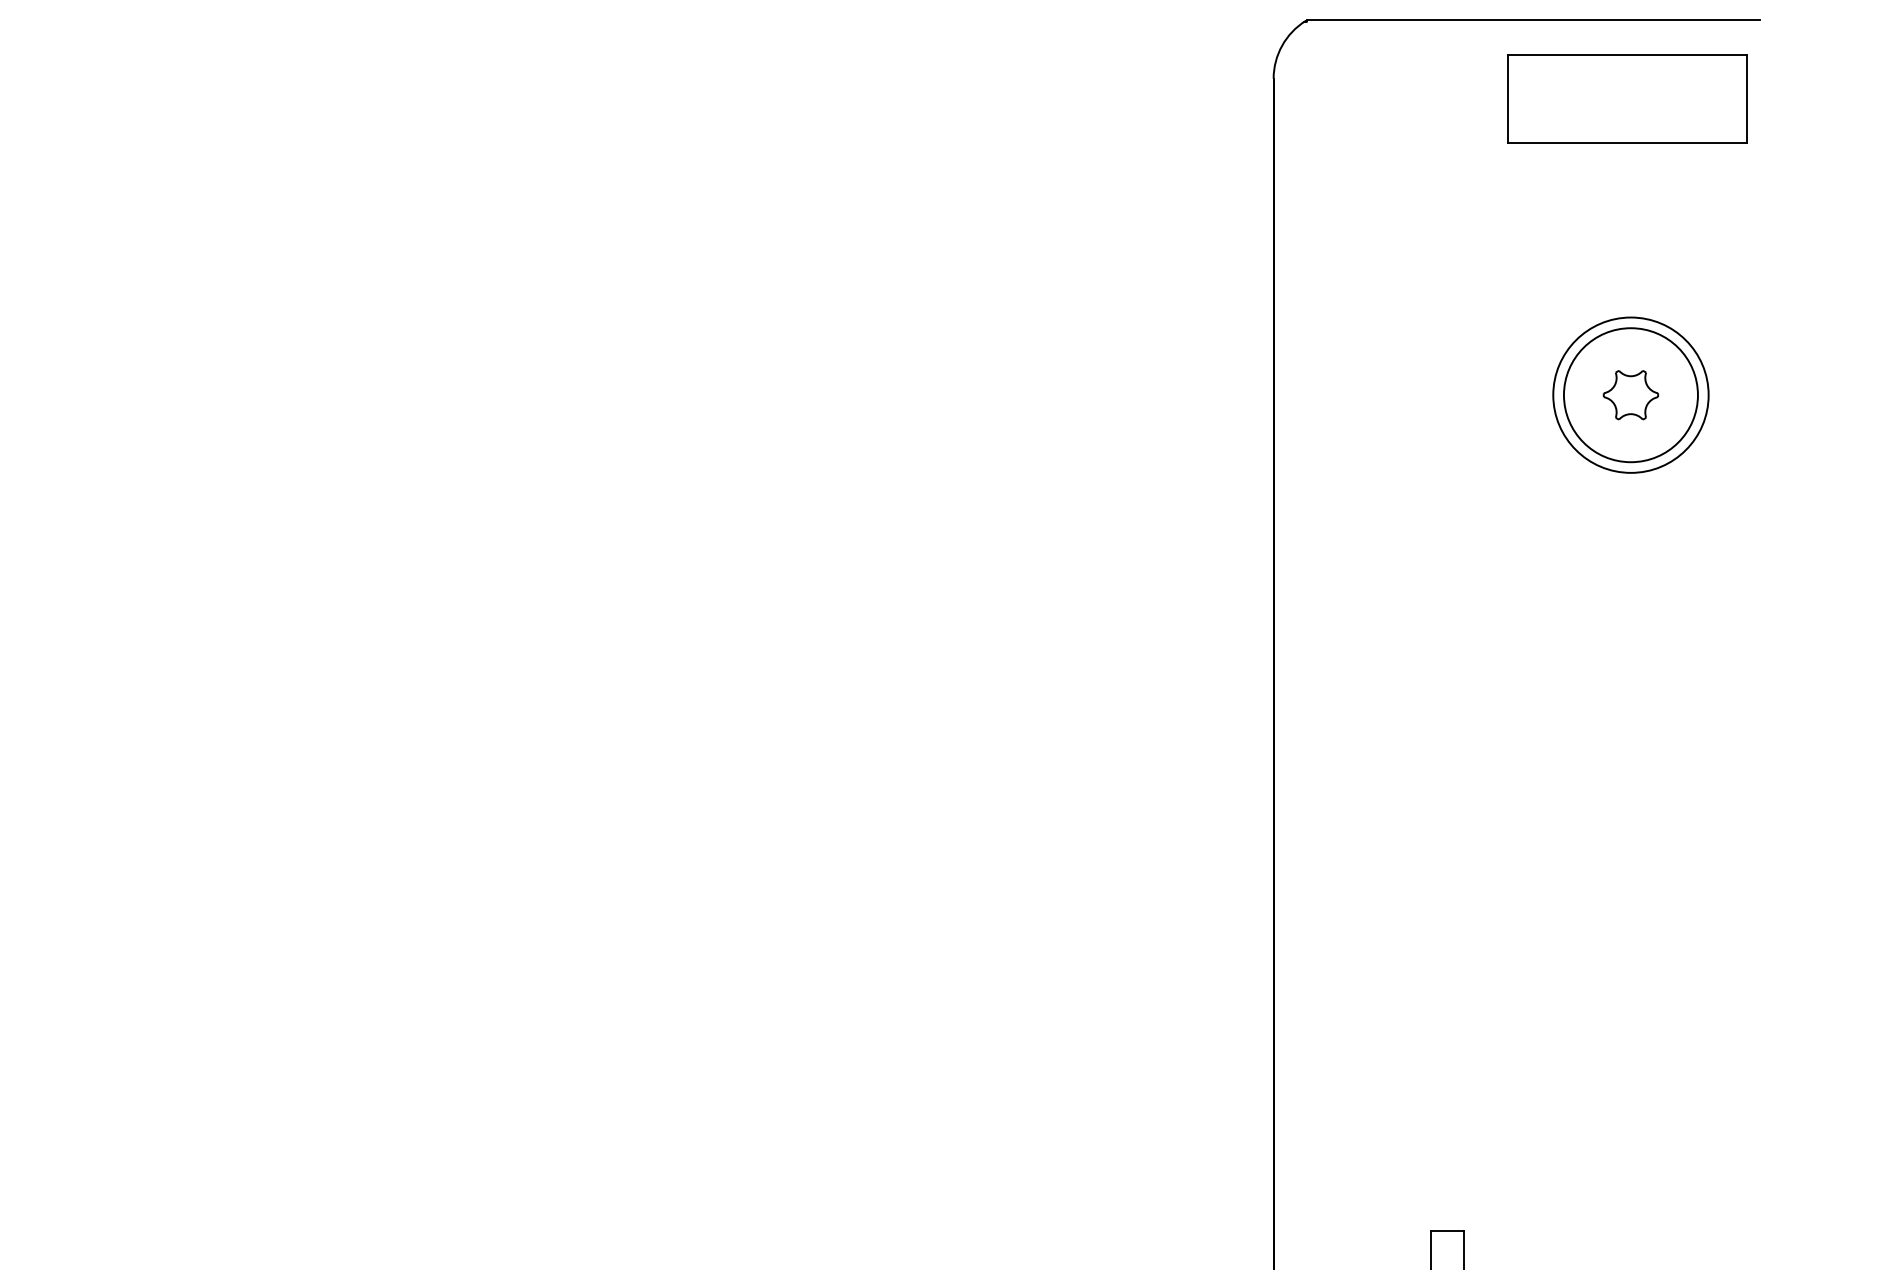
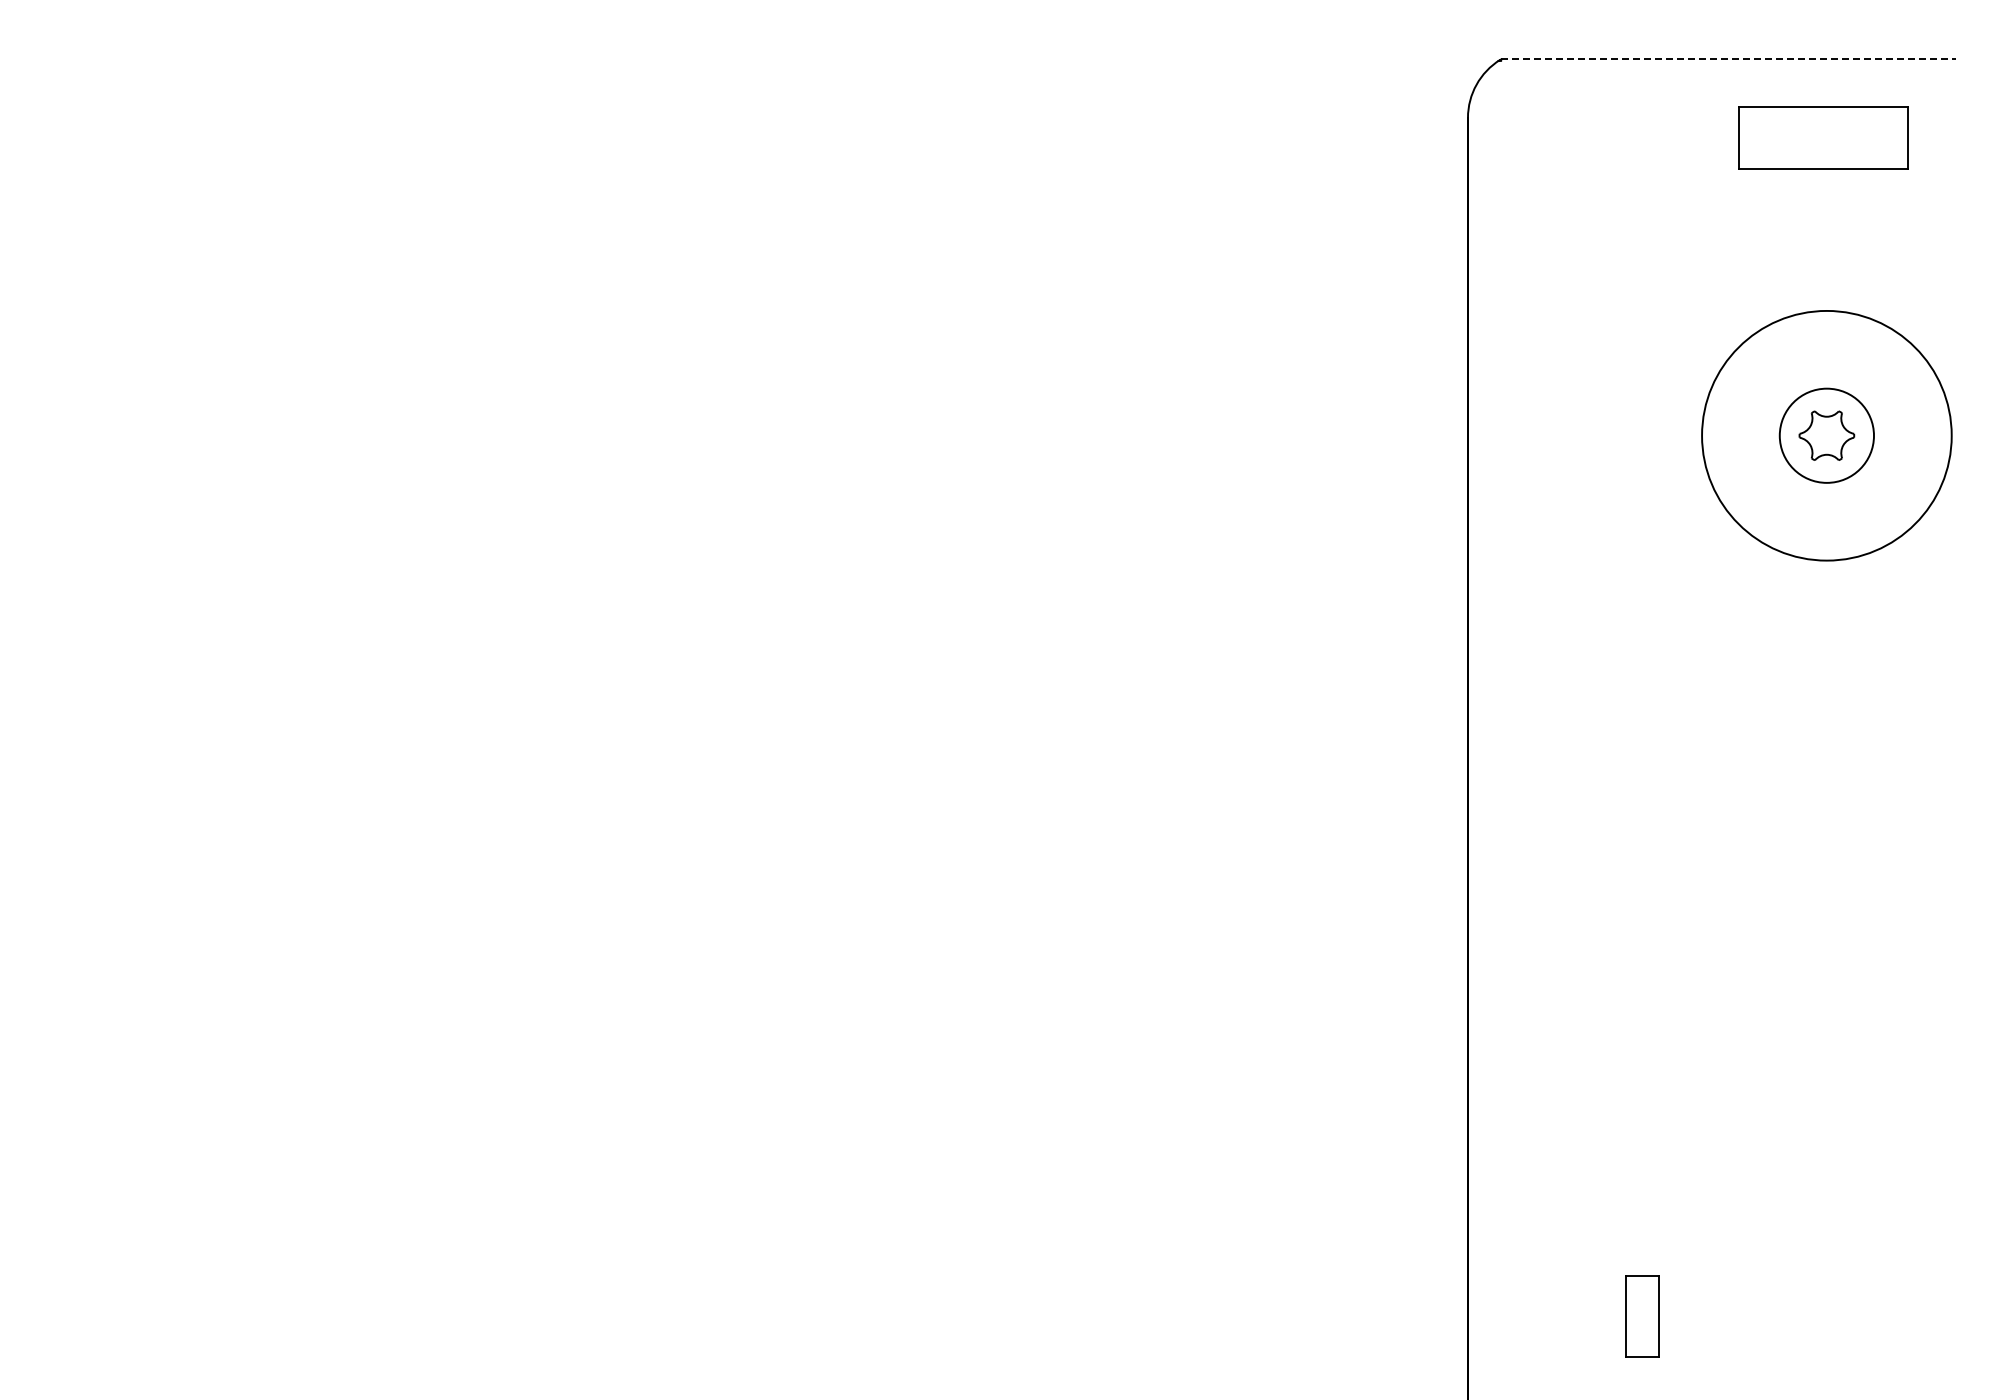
line: (1534, 20) -> (1729, 59), solid -> dashed
part: (1627, 98) -> (1823, 137), size x0.7
circle: (1630, 394) -> (1826, 435), size x0.7
circle: (1630, 394) -> (1826, 435), size x1.6

